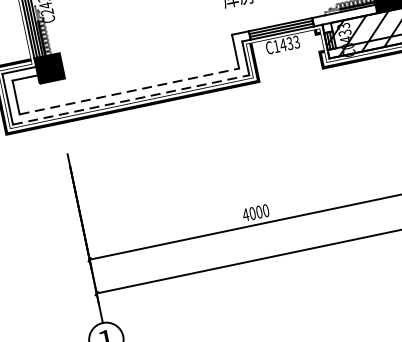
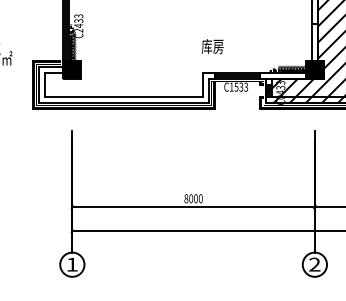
text: (283, 44) -> (236, 86), C1433 -> C1533
line: (128, 92) -> (123, 97), dashed -> solid
line: (130, 100) -> (123, 103), dashed -> solid
text: (246, 214) -> (186, 198), 4000 -> 8000

